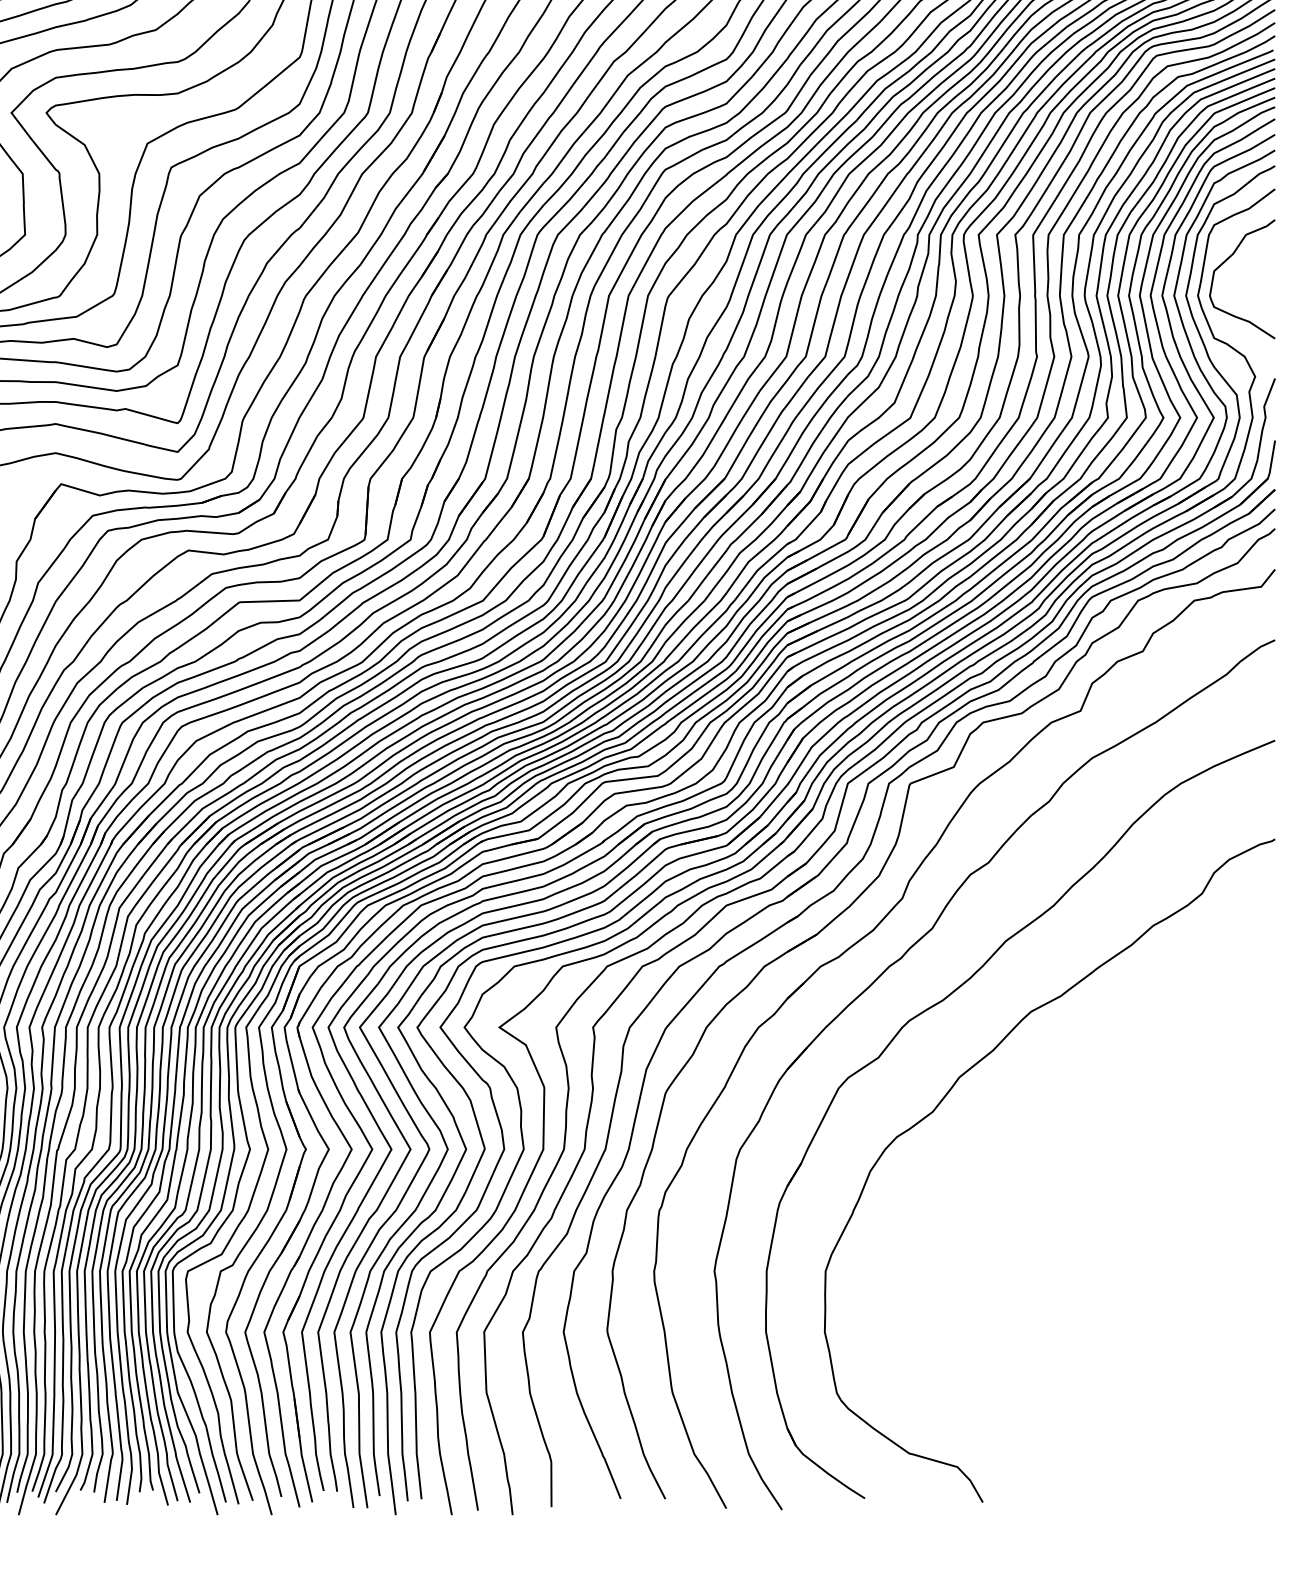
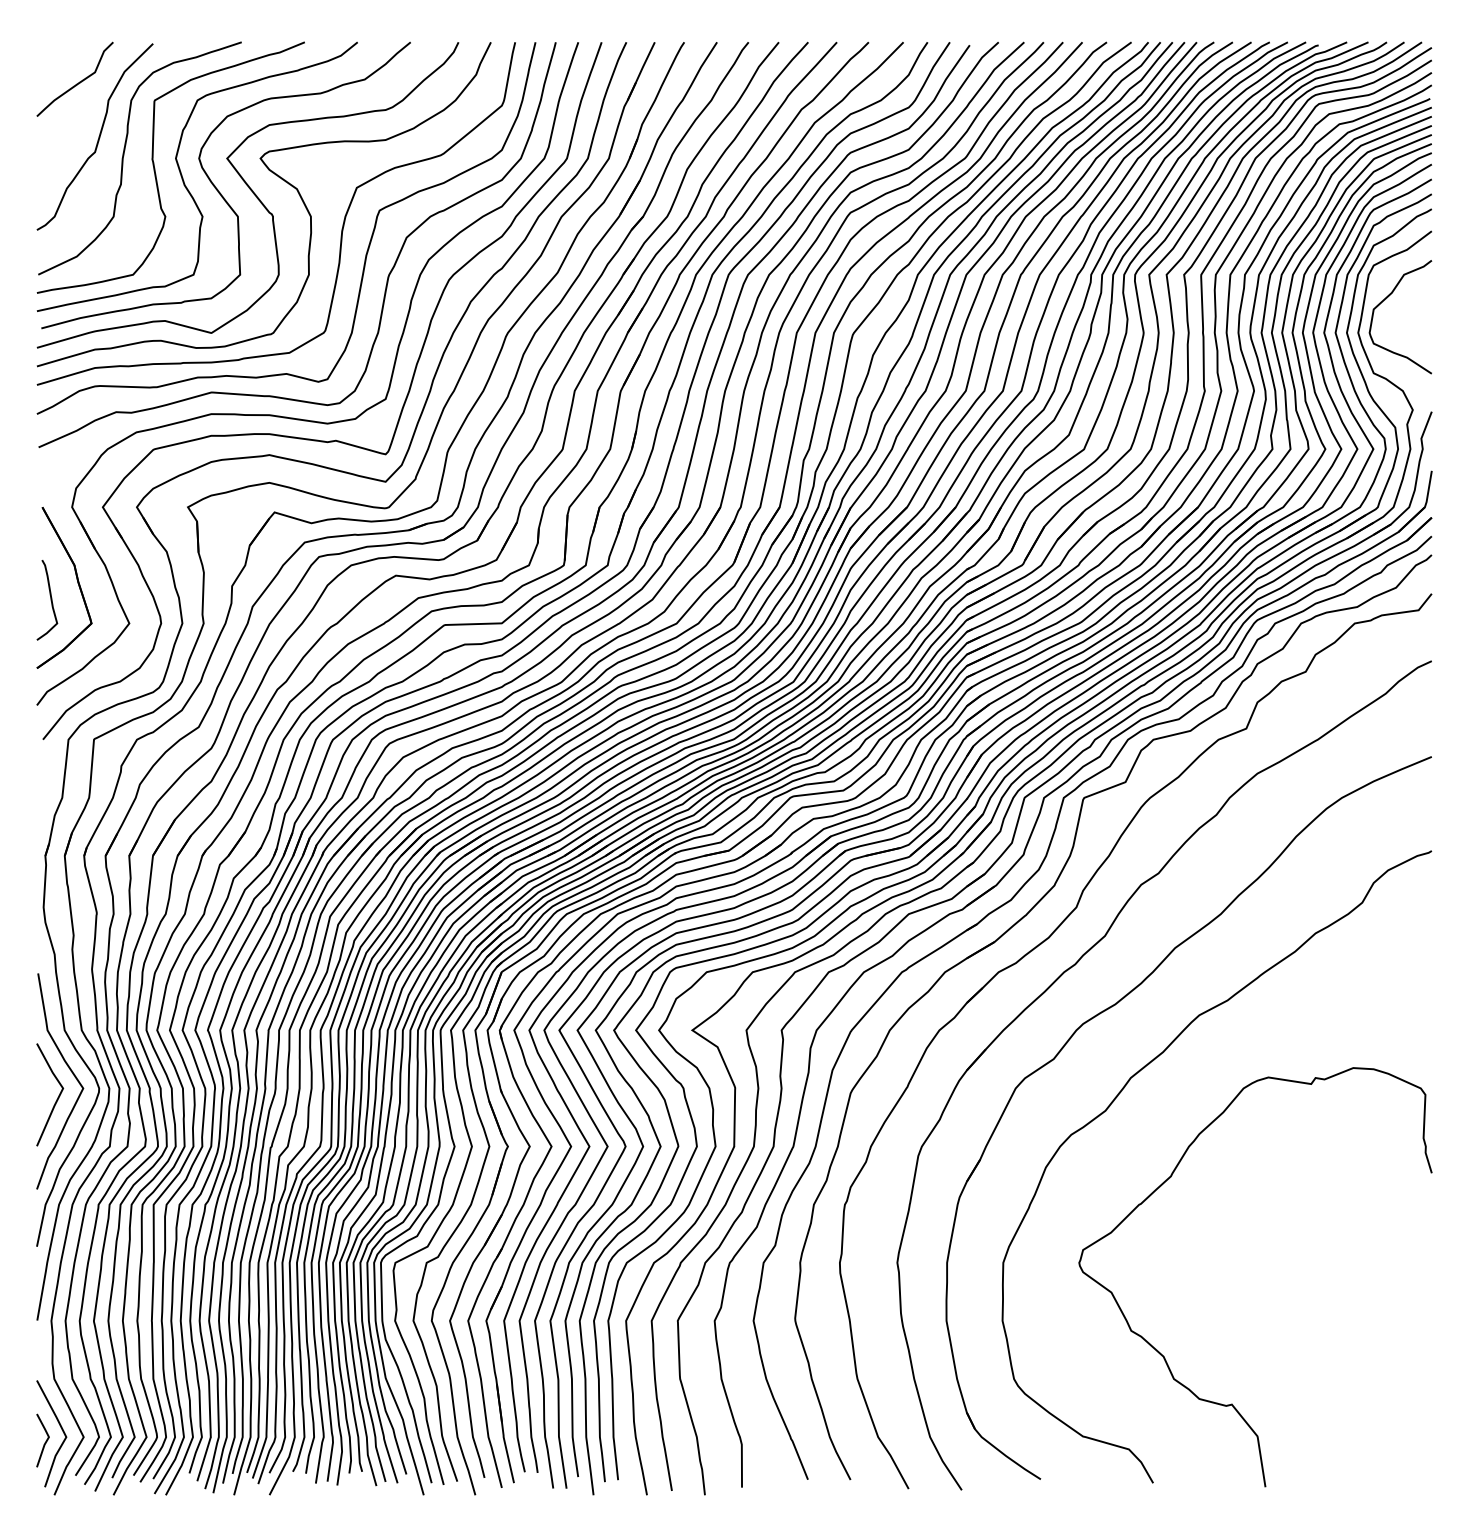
curve: (994, 1369) -> (1164, 1356), added

